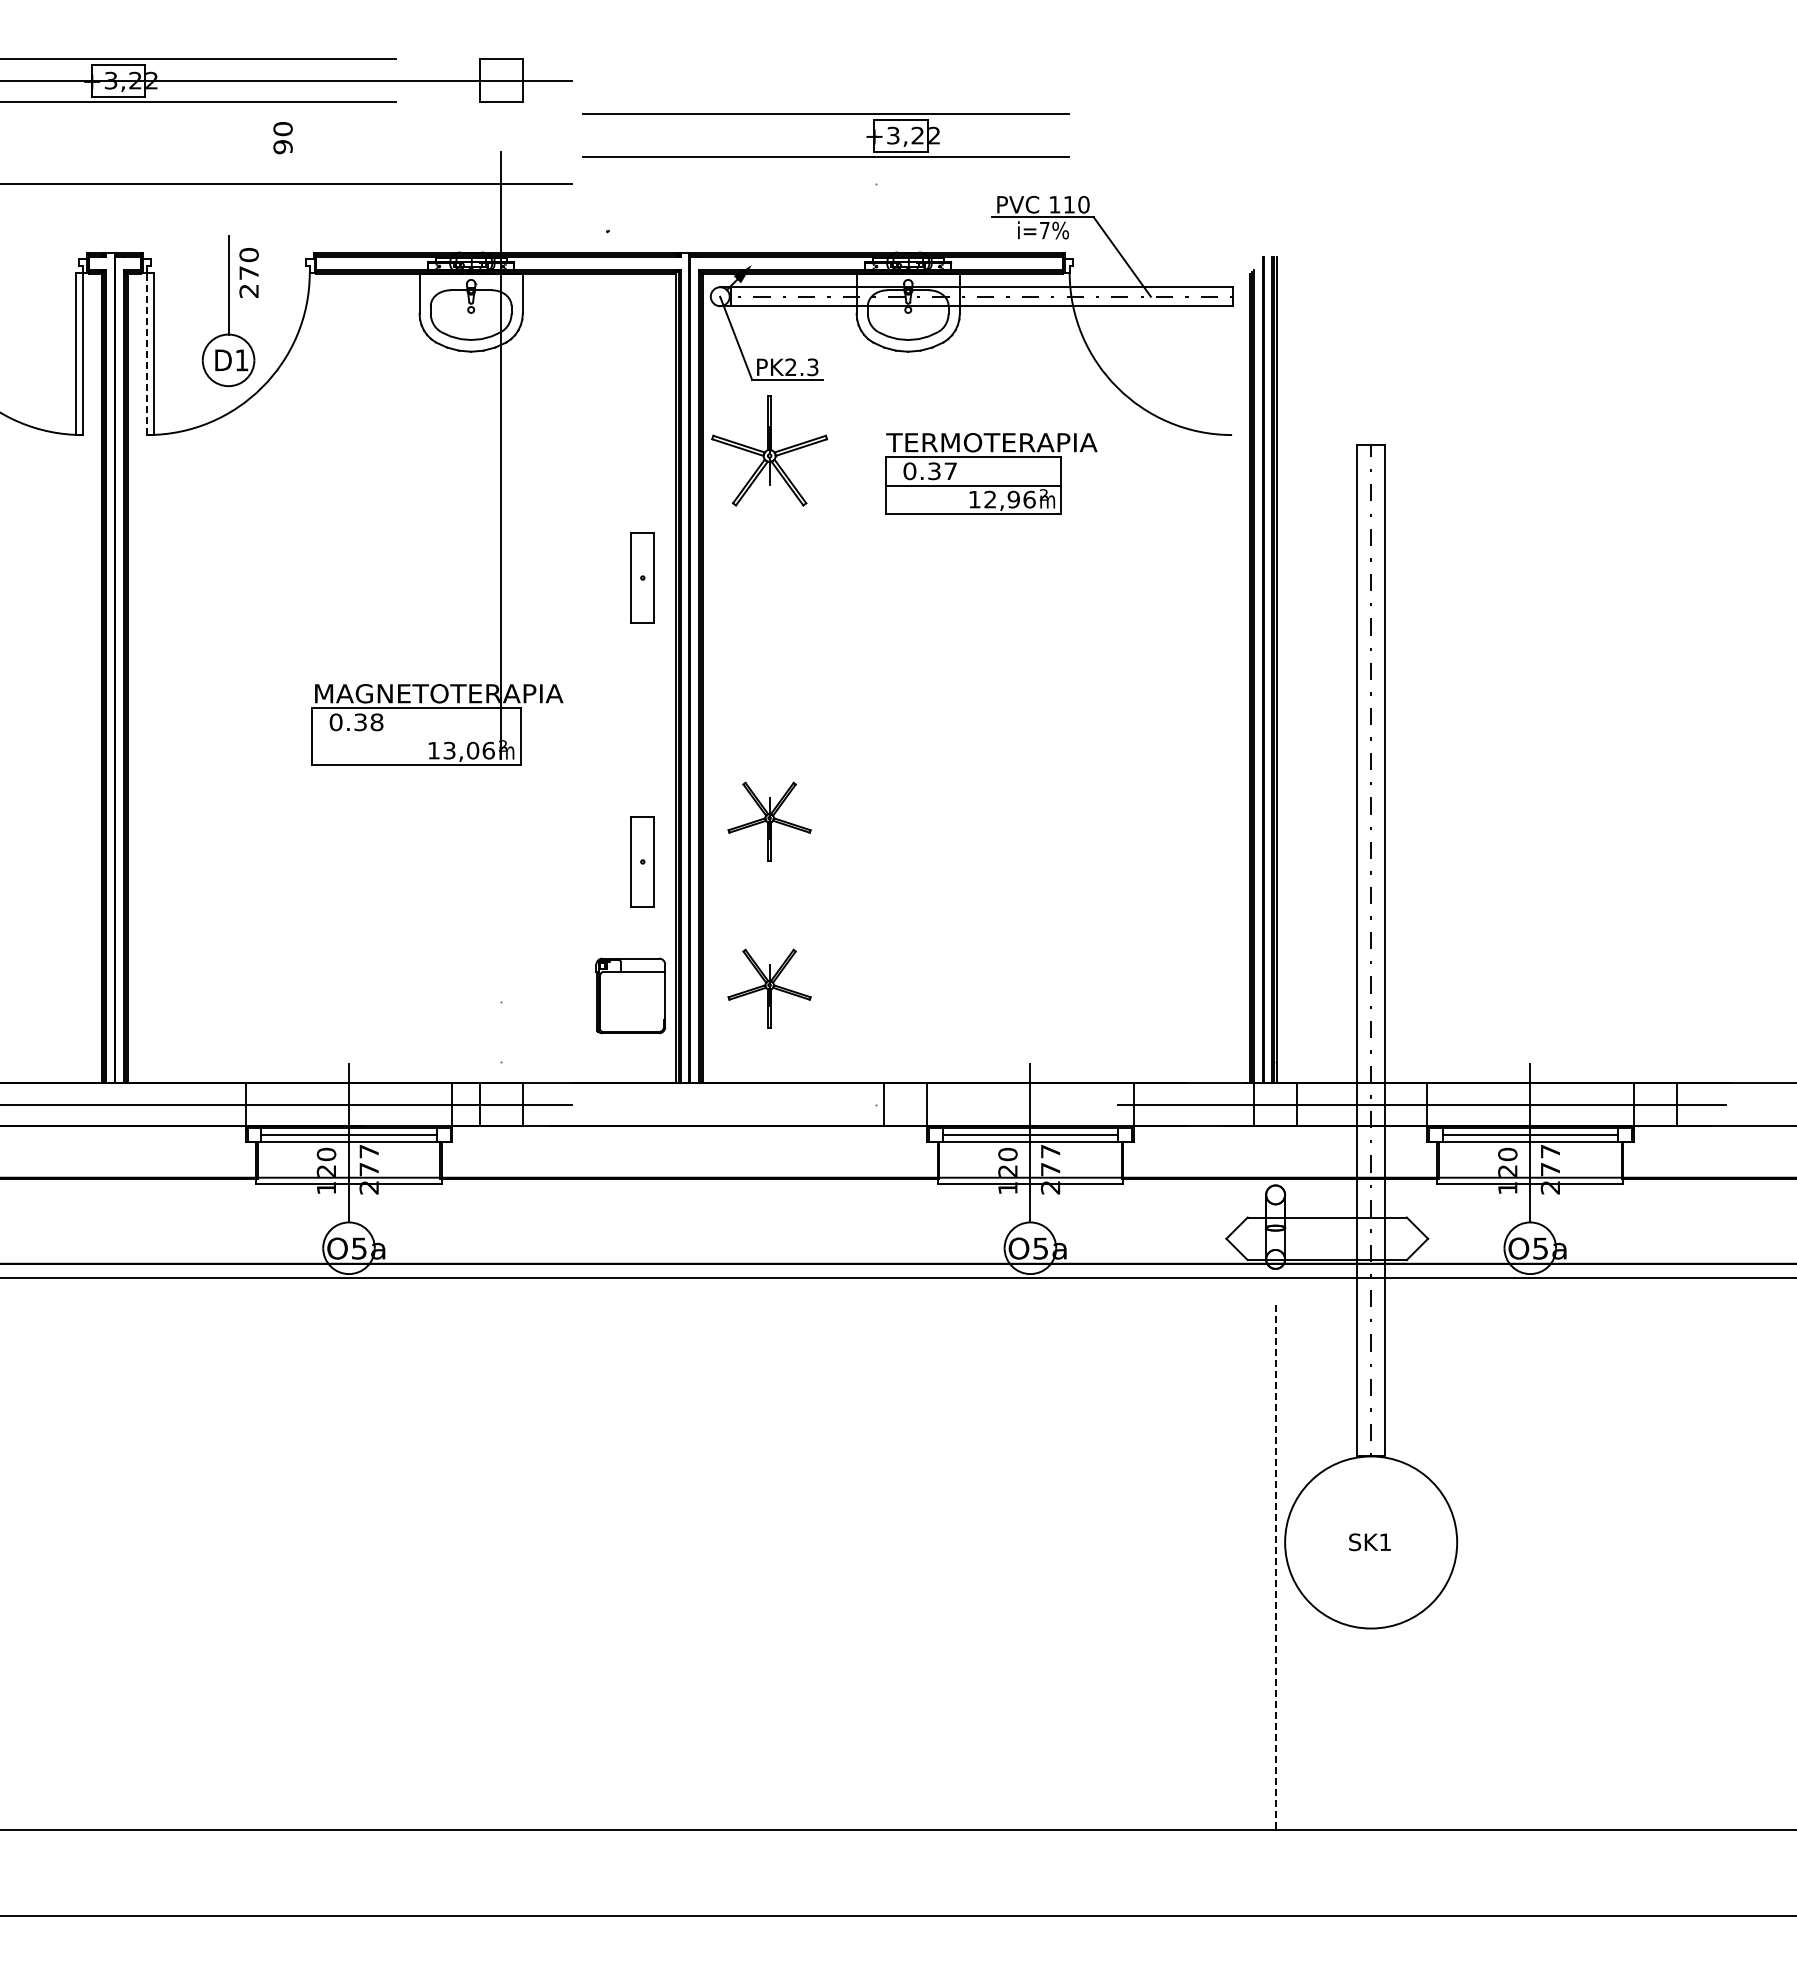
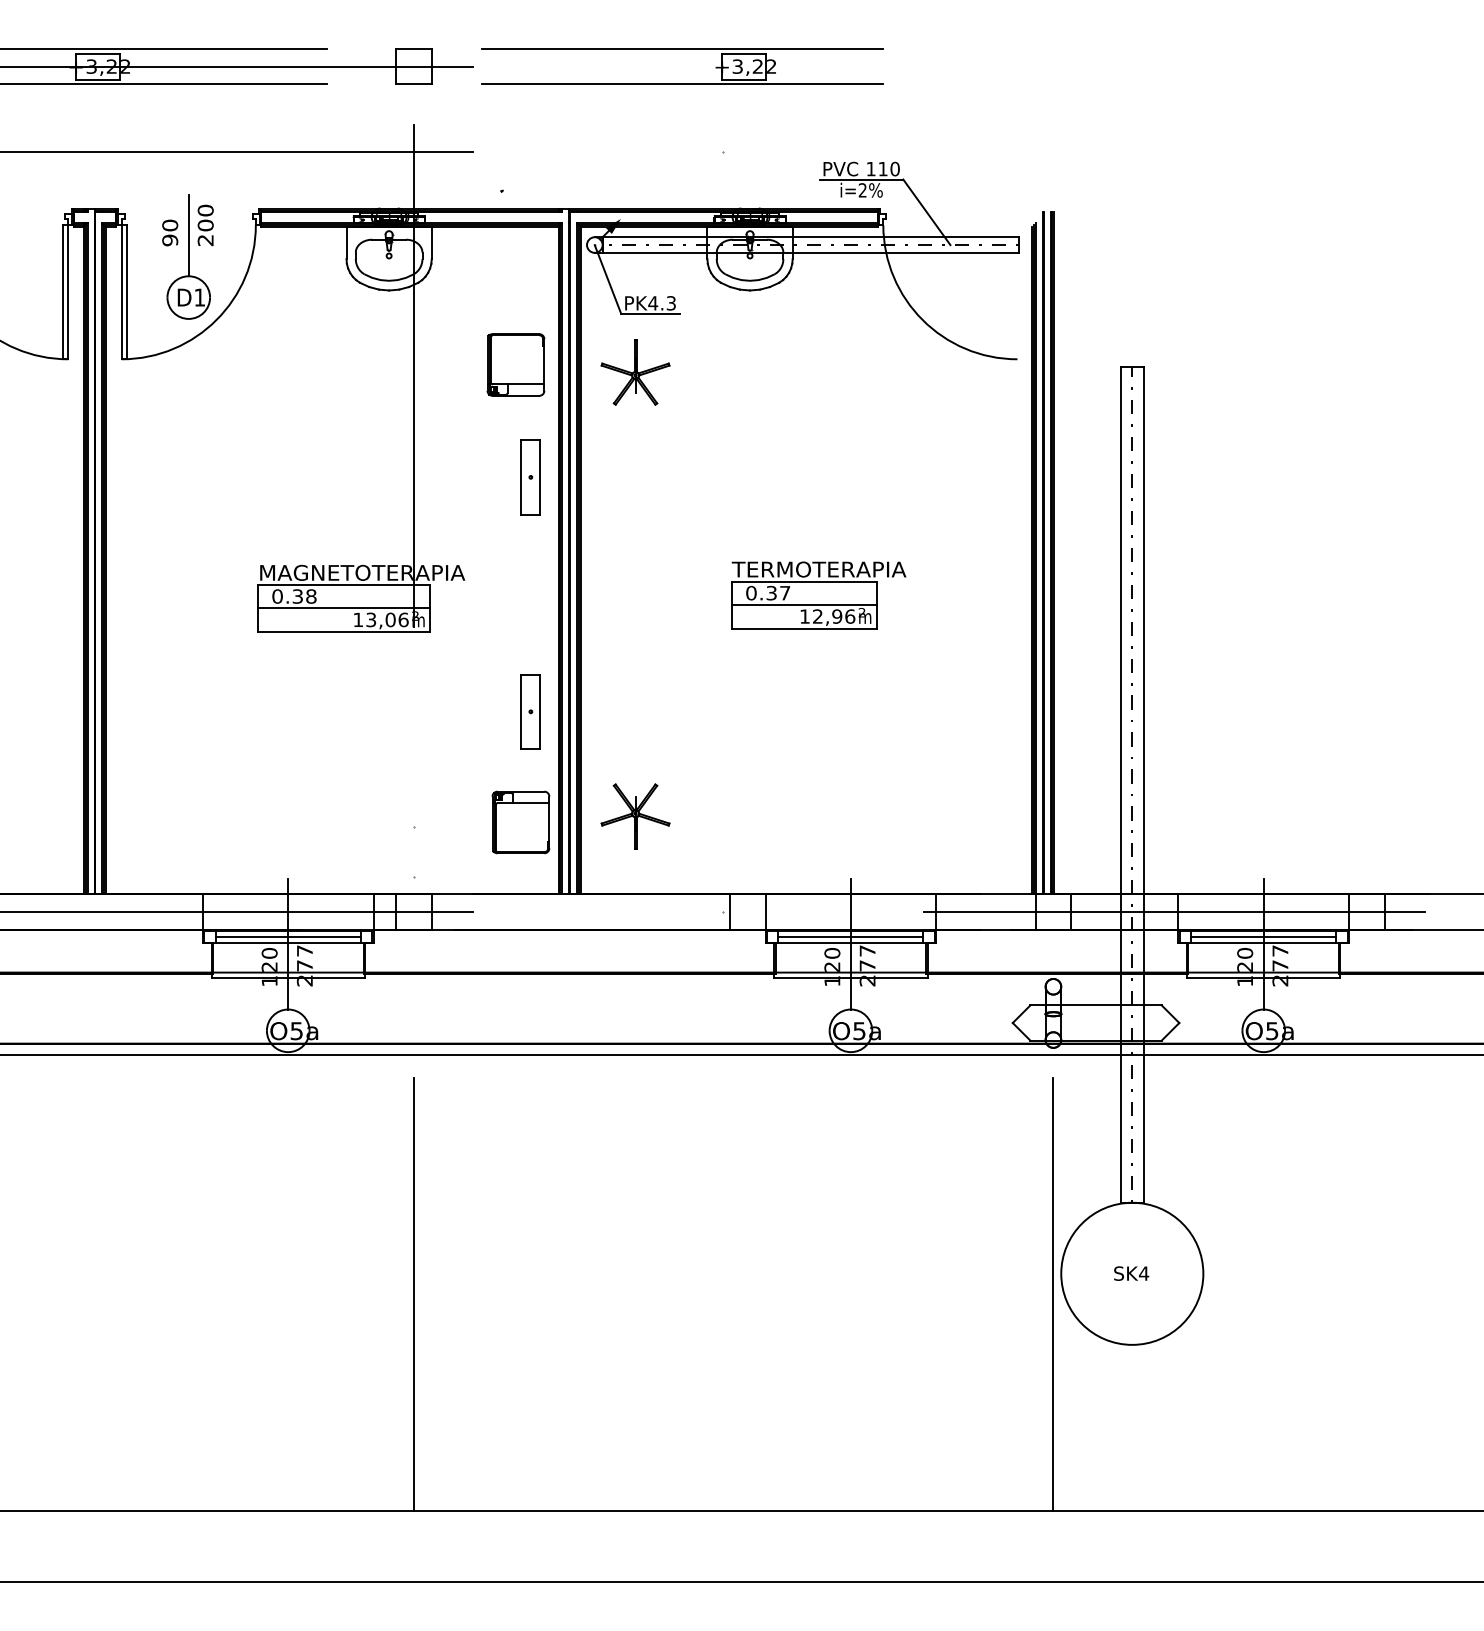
part: (825, 114) -> (681, 49), moved
text: (282, 138) -> (169, 233), moved
text: (1044, 230) -> (862, 190), i=7% -> i=2%
text: (248, 273) -> (205, 225), 270 -> 200
line: (147, 353) -> (121, 291), dashed -> solid
text: (790, 366) -> (652, 302), PK2.3 -> PK4.3
part: (624, 441) -> (515, 364), added
part: (769, 451) -> (635, 372), size x0.71
part: (991, 473) -> (818, 595), moved
line: (416, 736) -> (343, 608), added
part: (769, 821) -> (635, 678), removed
text: (1385, 1541) -> (1144, 1272), SK1 -> SK4
line: (501, 1567) -> (414, 1294), added
line: (1275, 1567) -> (1053, 1294), dashed -> solid

